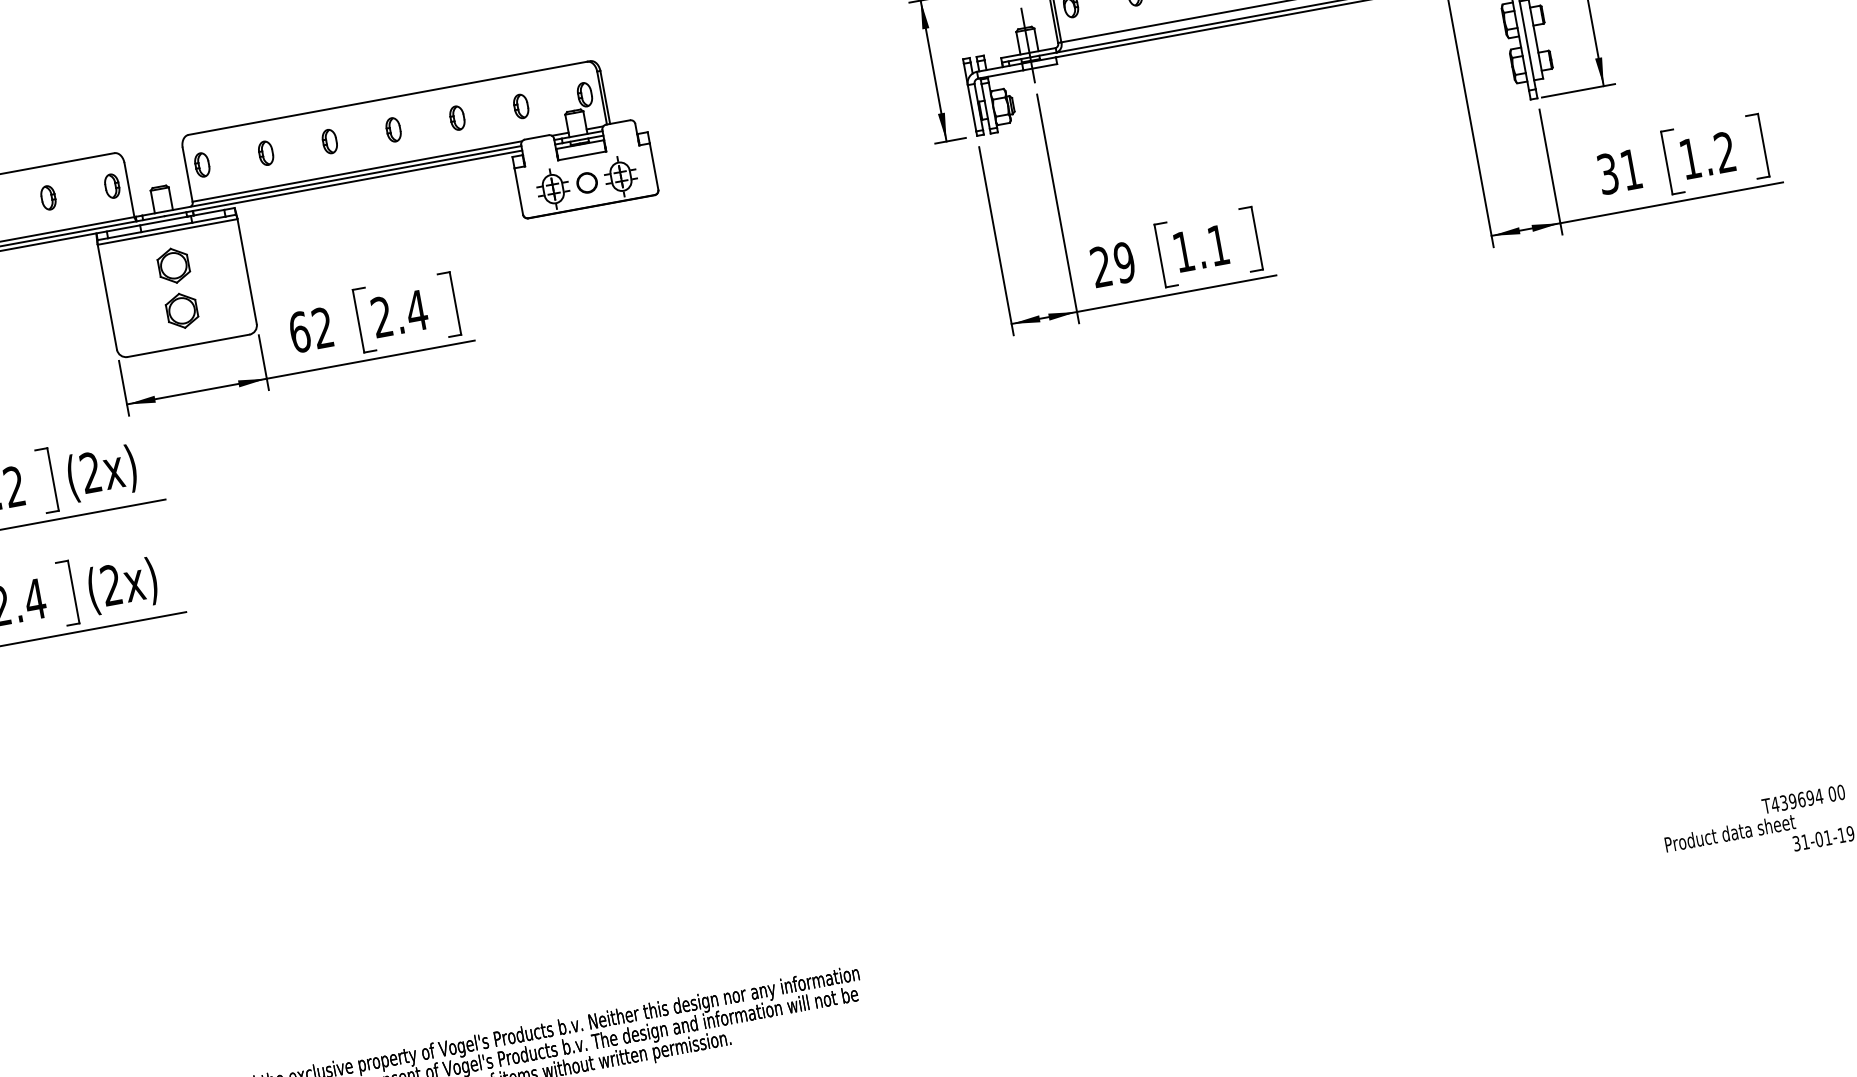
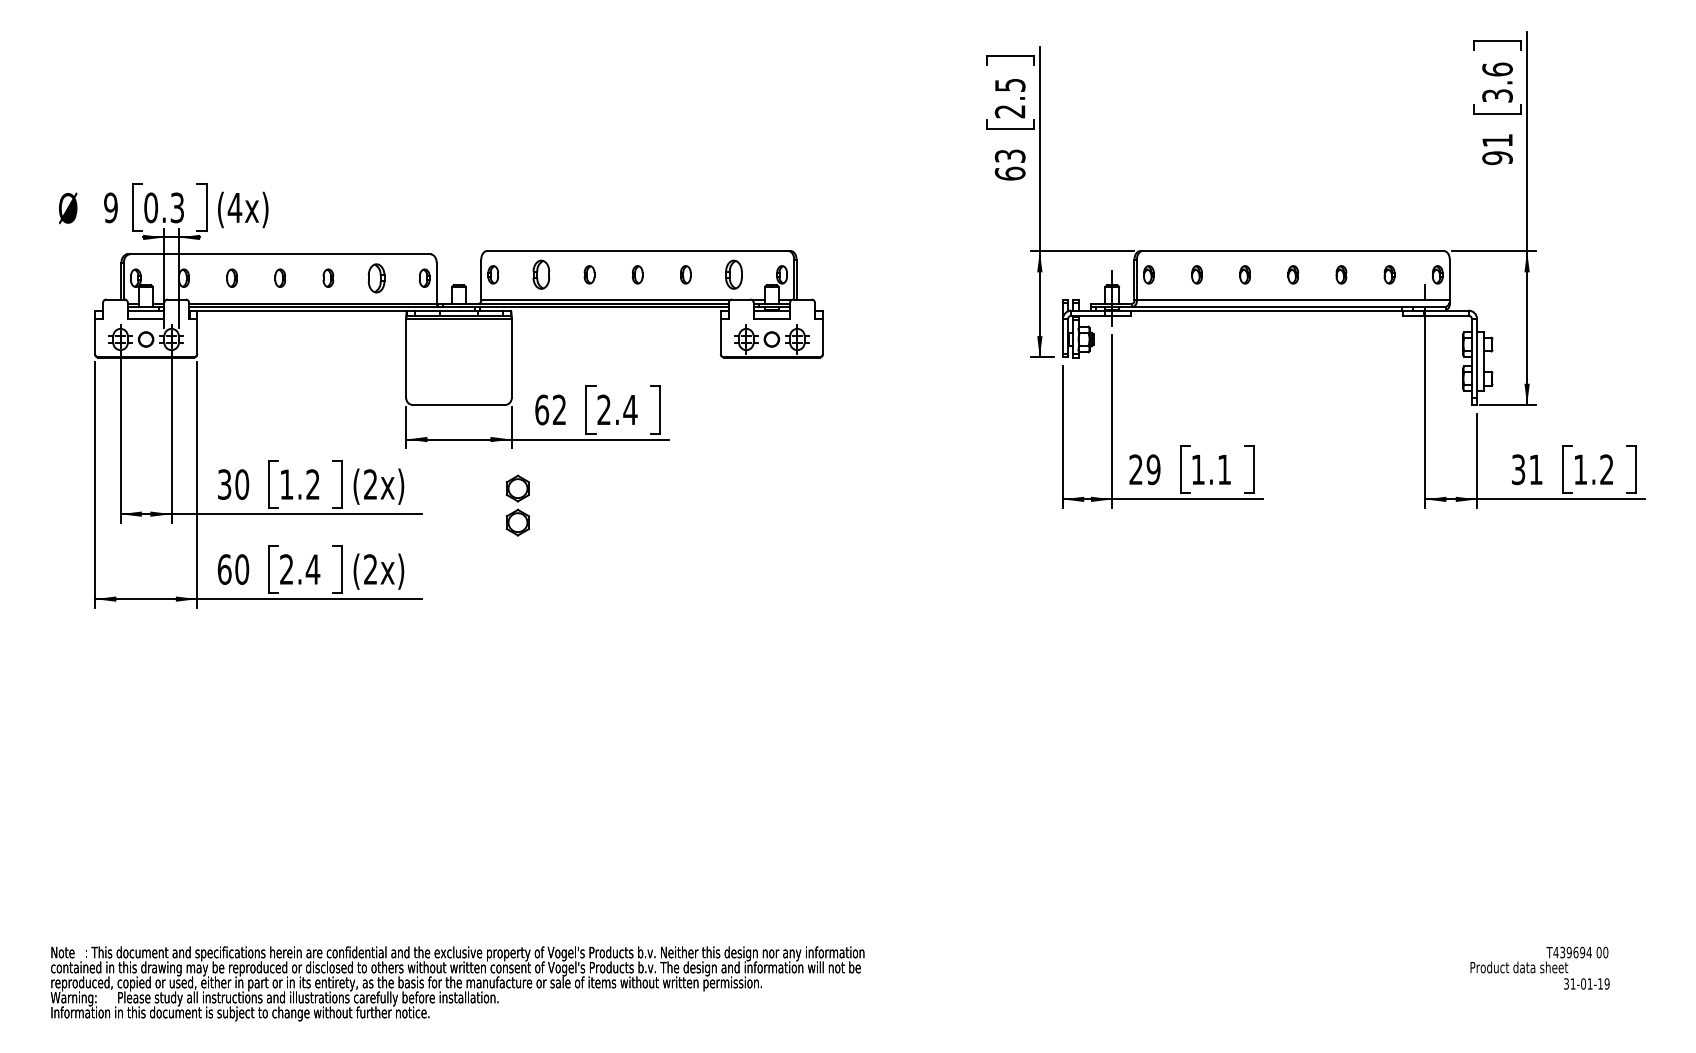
part: (520, 106) -> (733, 274), size x1.6
part: (266, 152) -> (541, 274), size x1.6
part: (48, 196) -> (376, 277), size x1.6
part: (177, 288) -> (517, 505), moved

